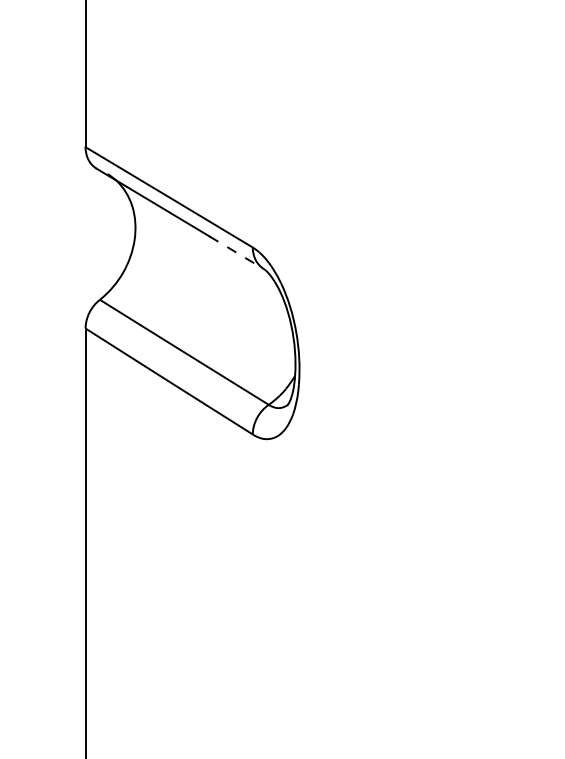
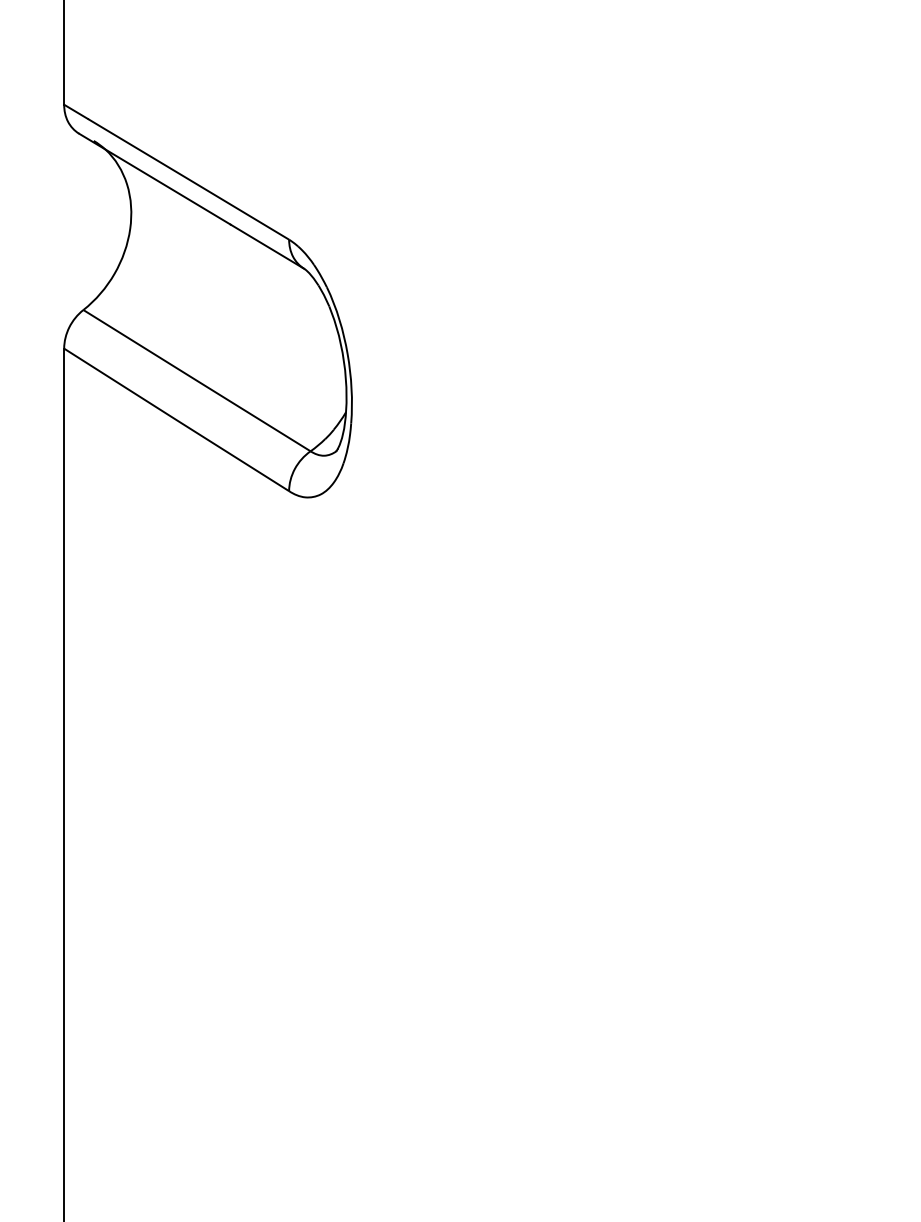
line: (236, 252) -> (267, 246), dashed -> solid

